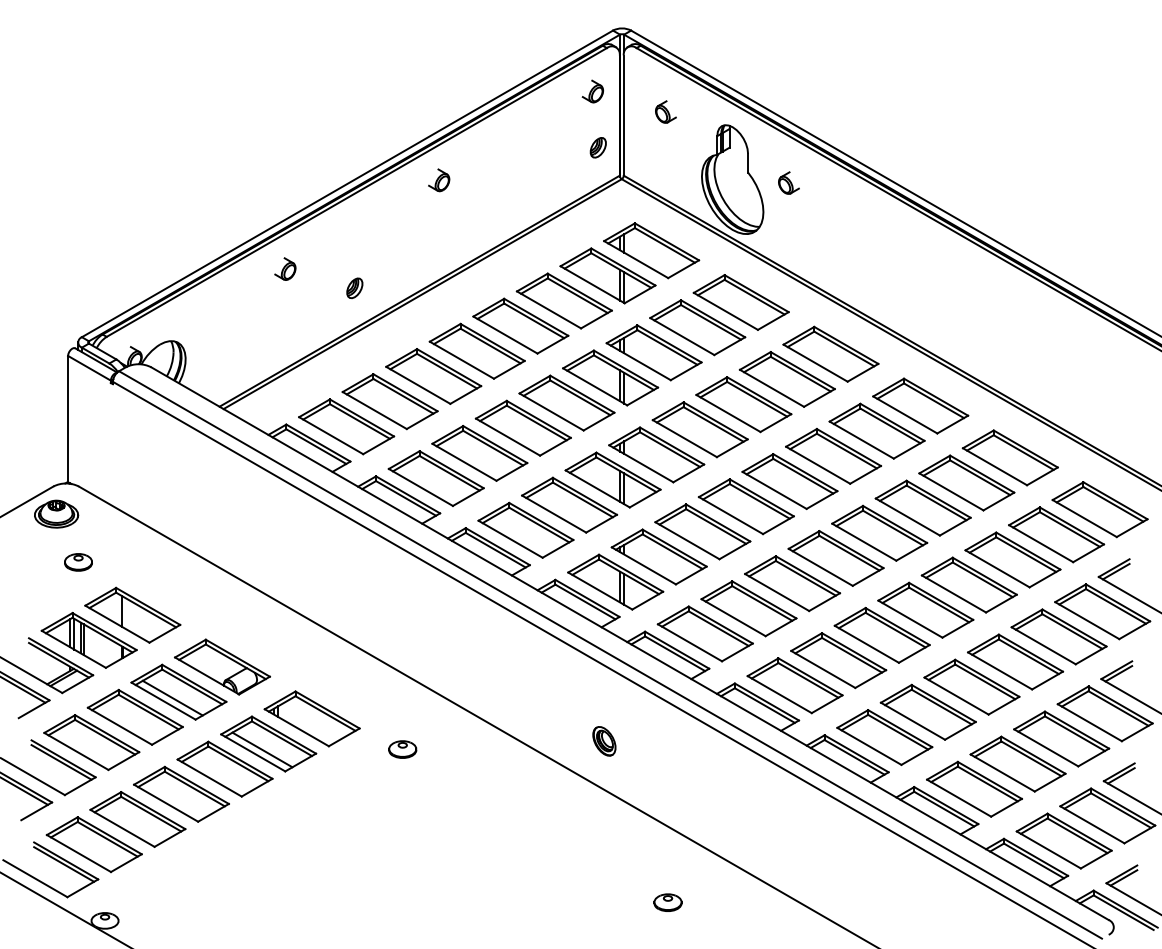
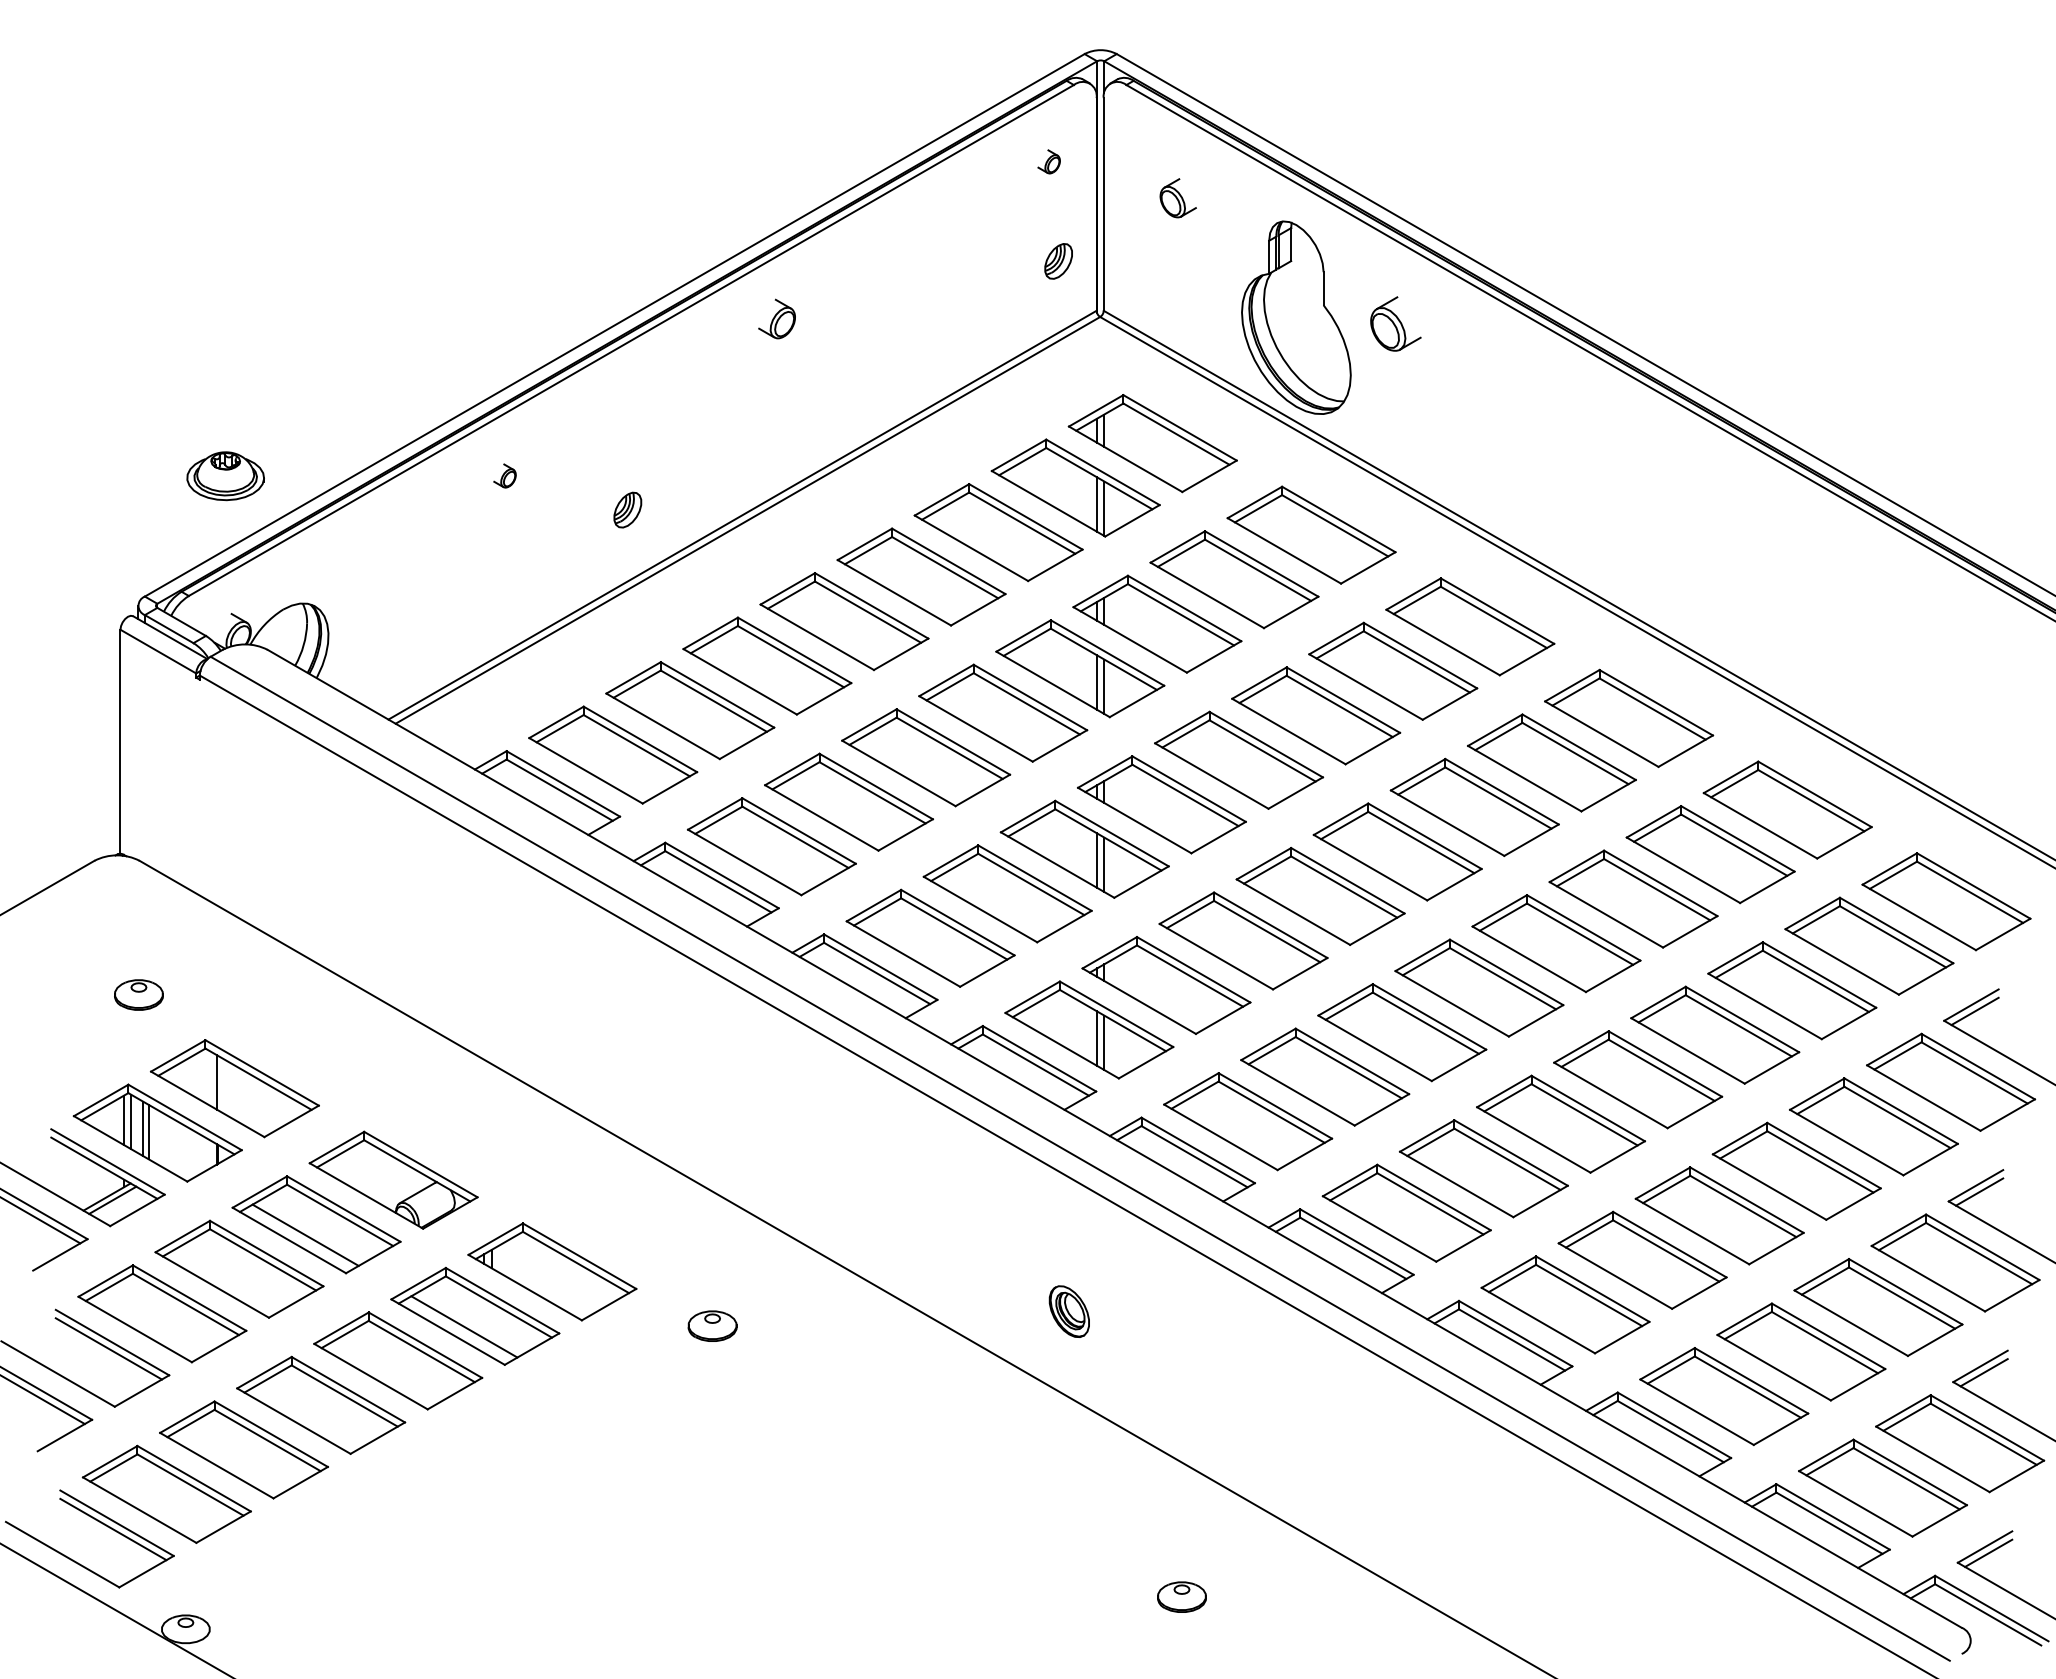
part: (592, 91) -> (1048, 161), size x0.6
part: (788, 182) -> (1395, 322), size x1.4
part: (285, 268) -> (505, 475), size x0.6
part: (56, 513) -> (225, 475), moved

